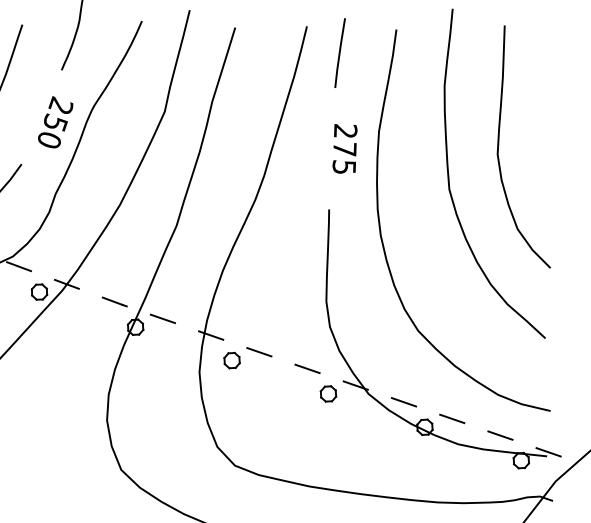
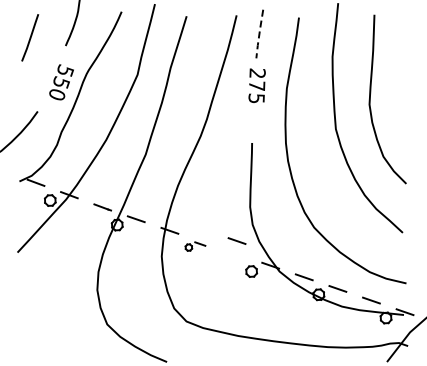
line: (339, 53) -> (259, 34), solid -> dashed
text: (59, 105) -> (64, 70), 250 -> 550
text: (344, 148) -> (256, 85), moved
part: (247, 358) -> (195, 246), size x0.6
line: (306, 368) -> (236, 240), moved

